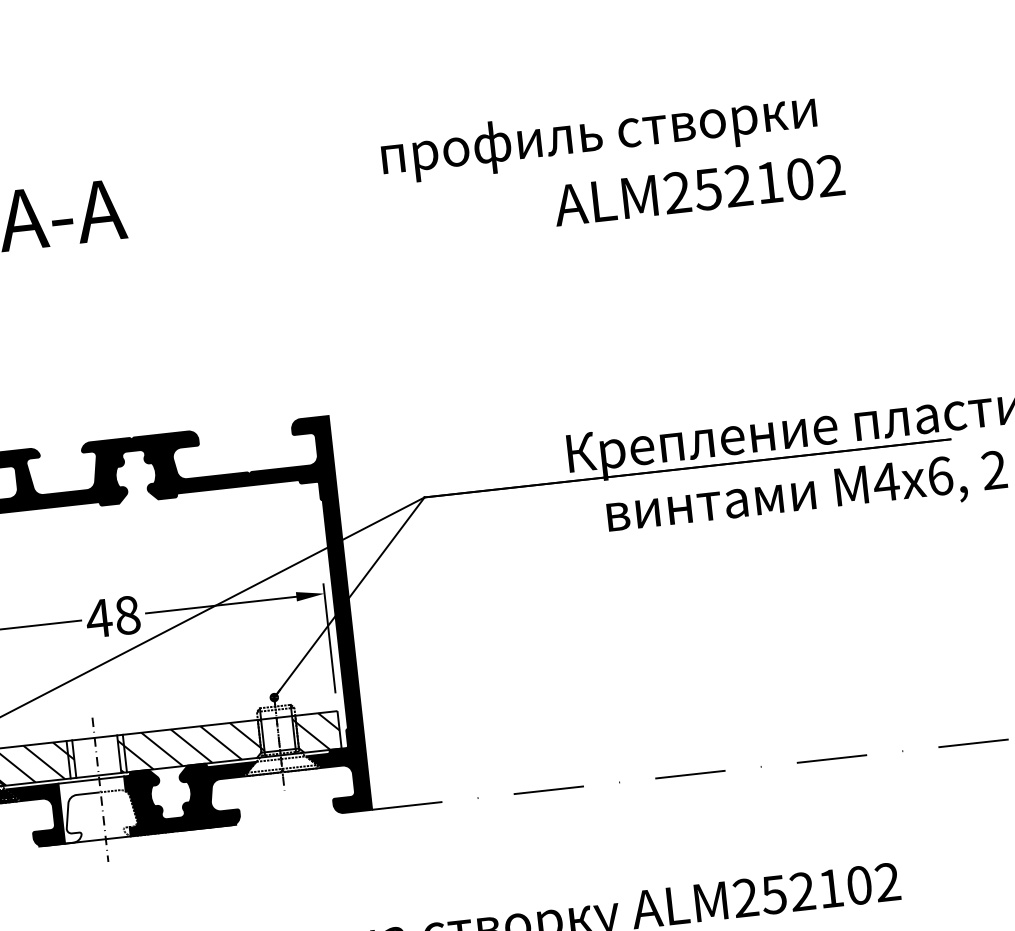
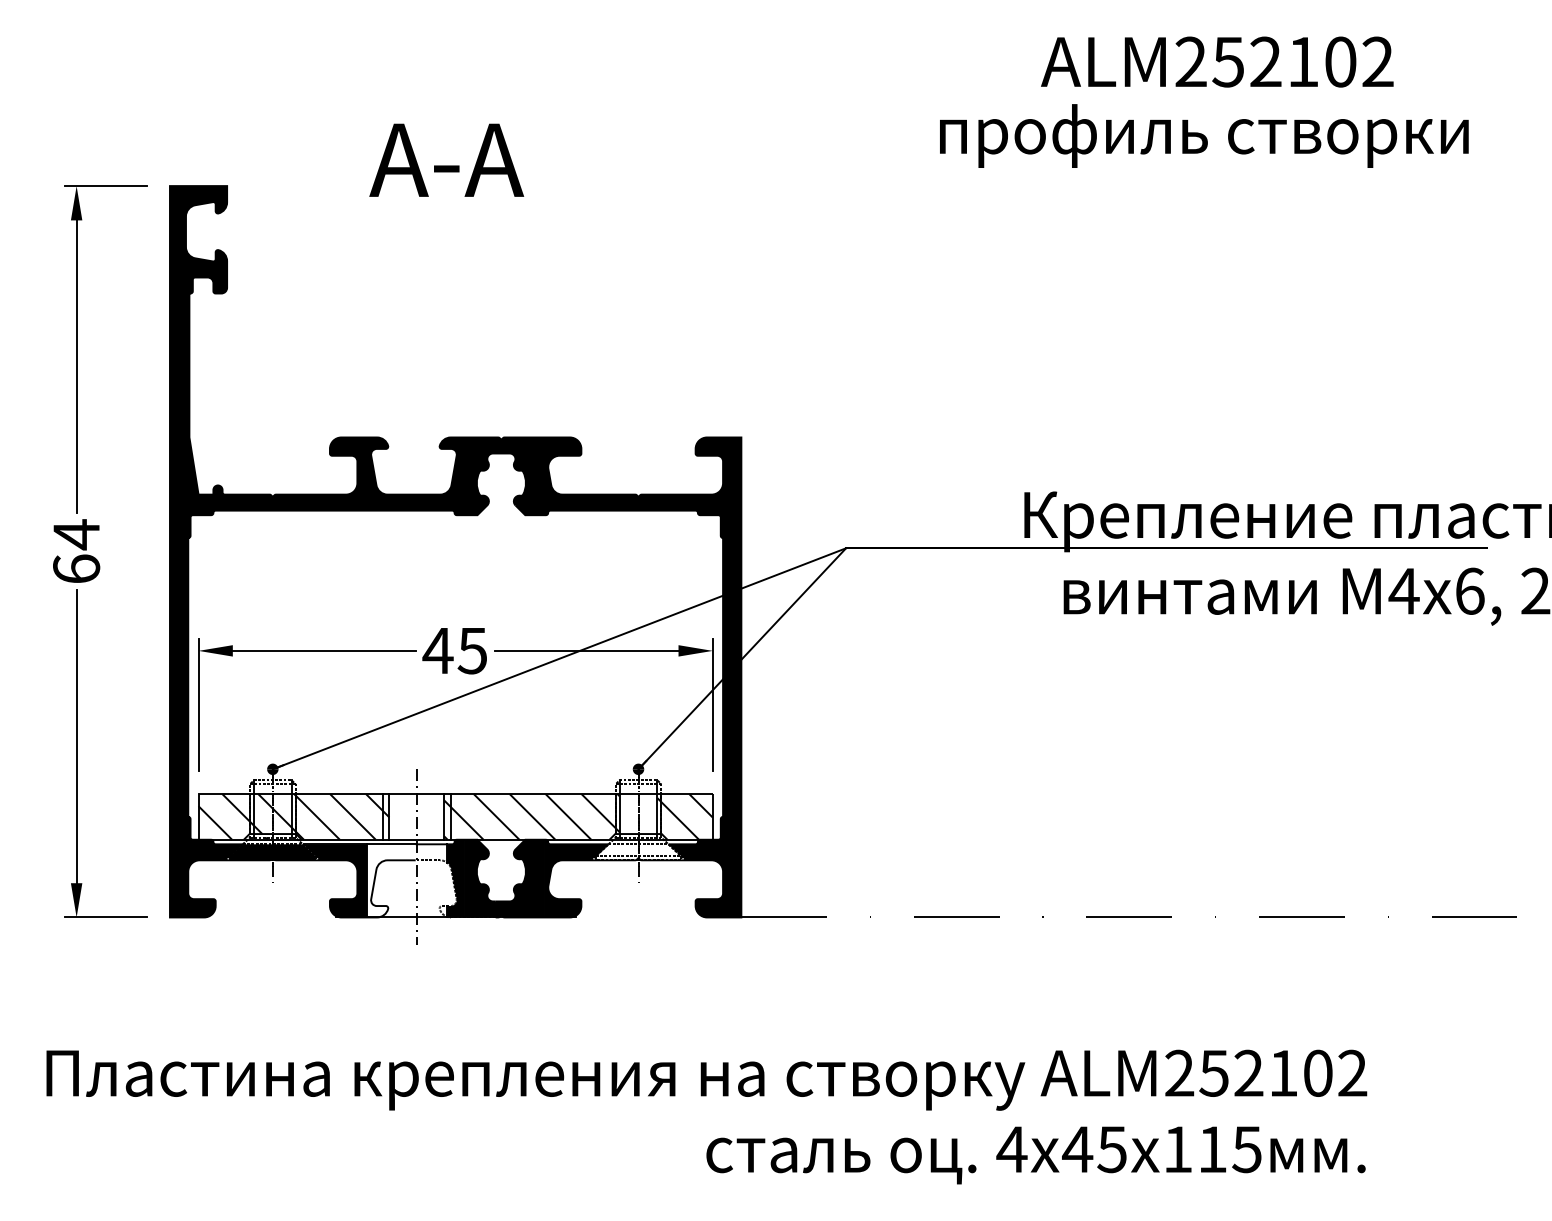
text: (599, 135) -> (1204, 135), moved
text: (699, 189) -> (1217, 61), moved
text: (127, 615) -> (472, 650), 48 -> 45

